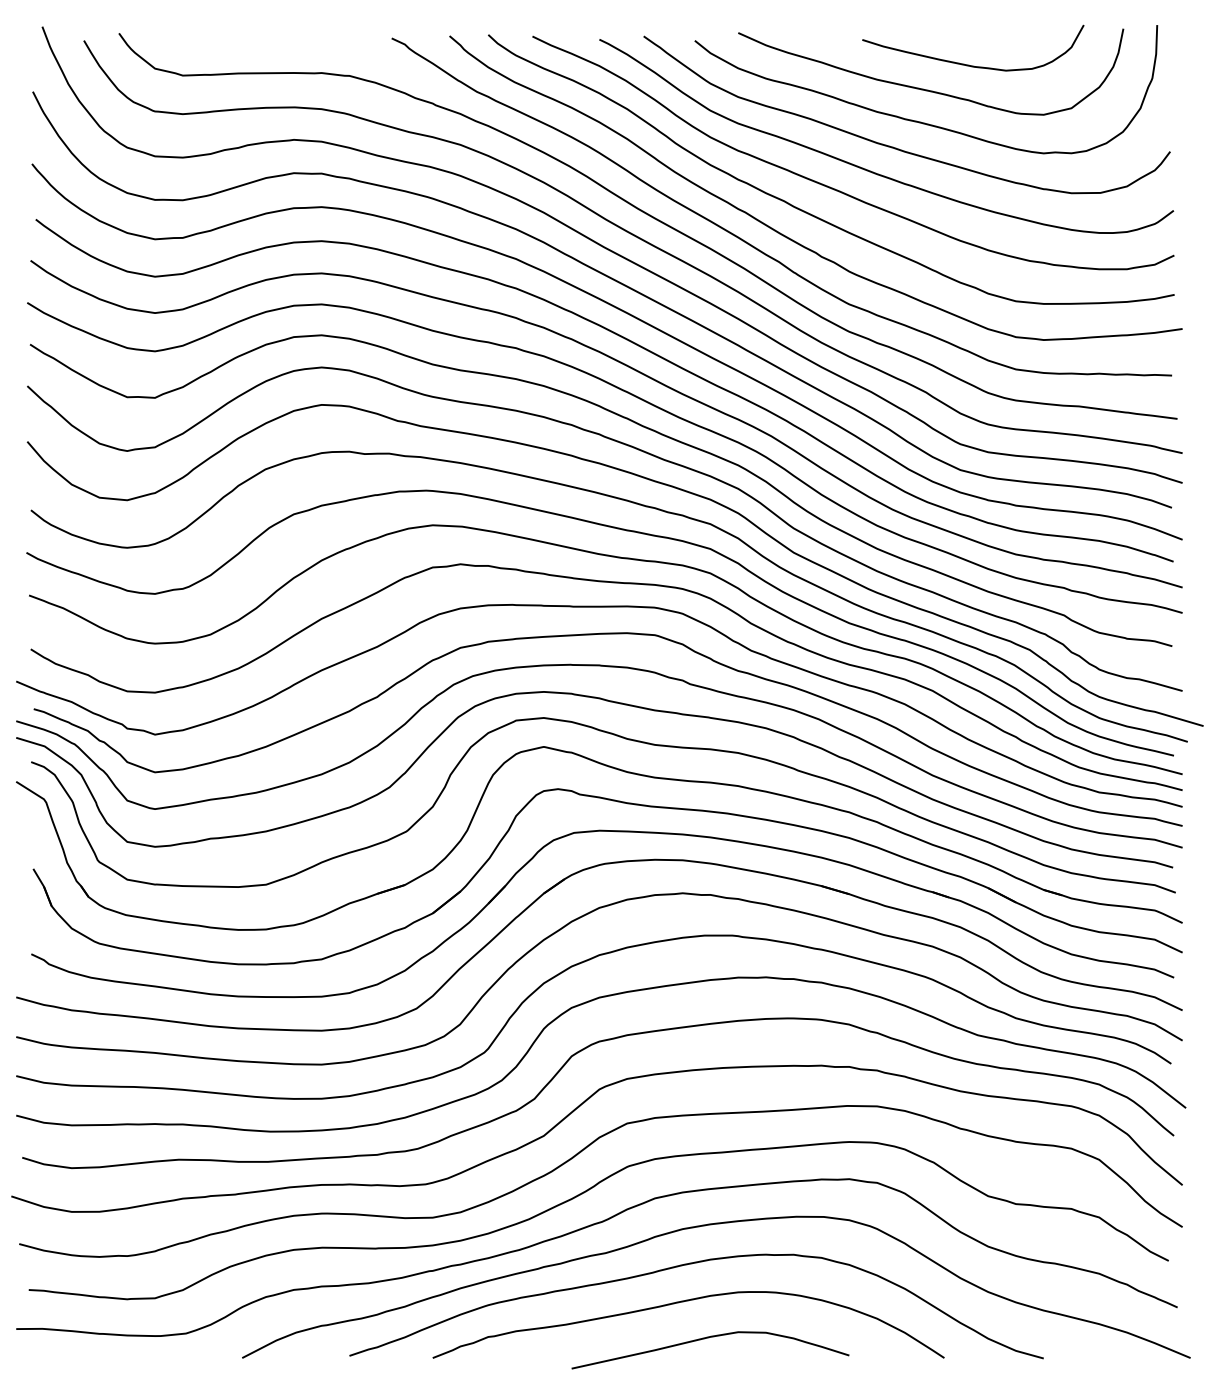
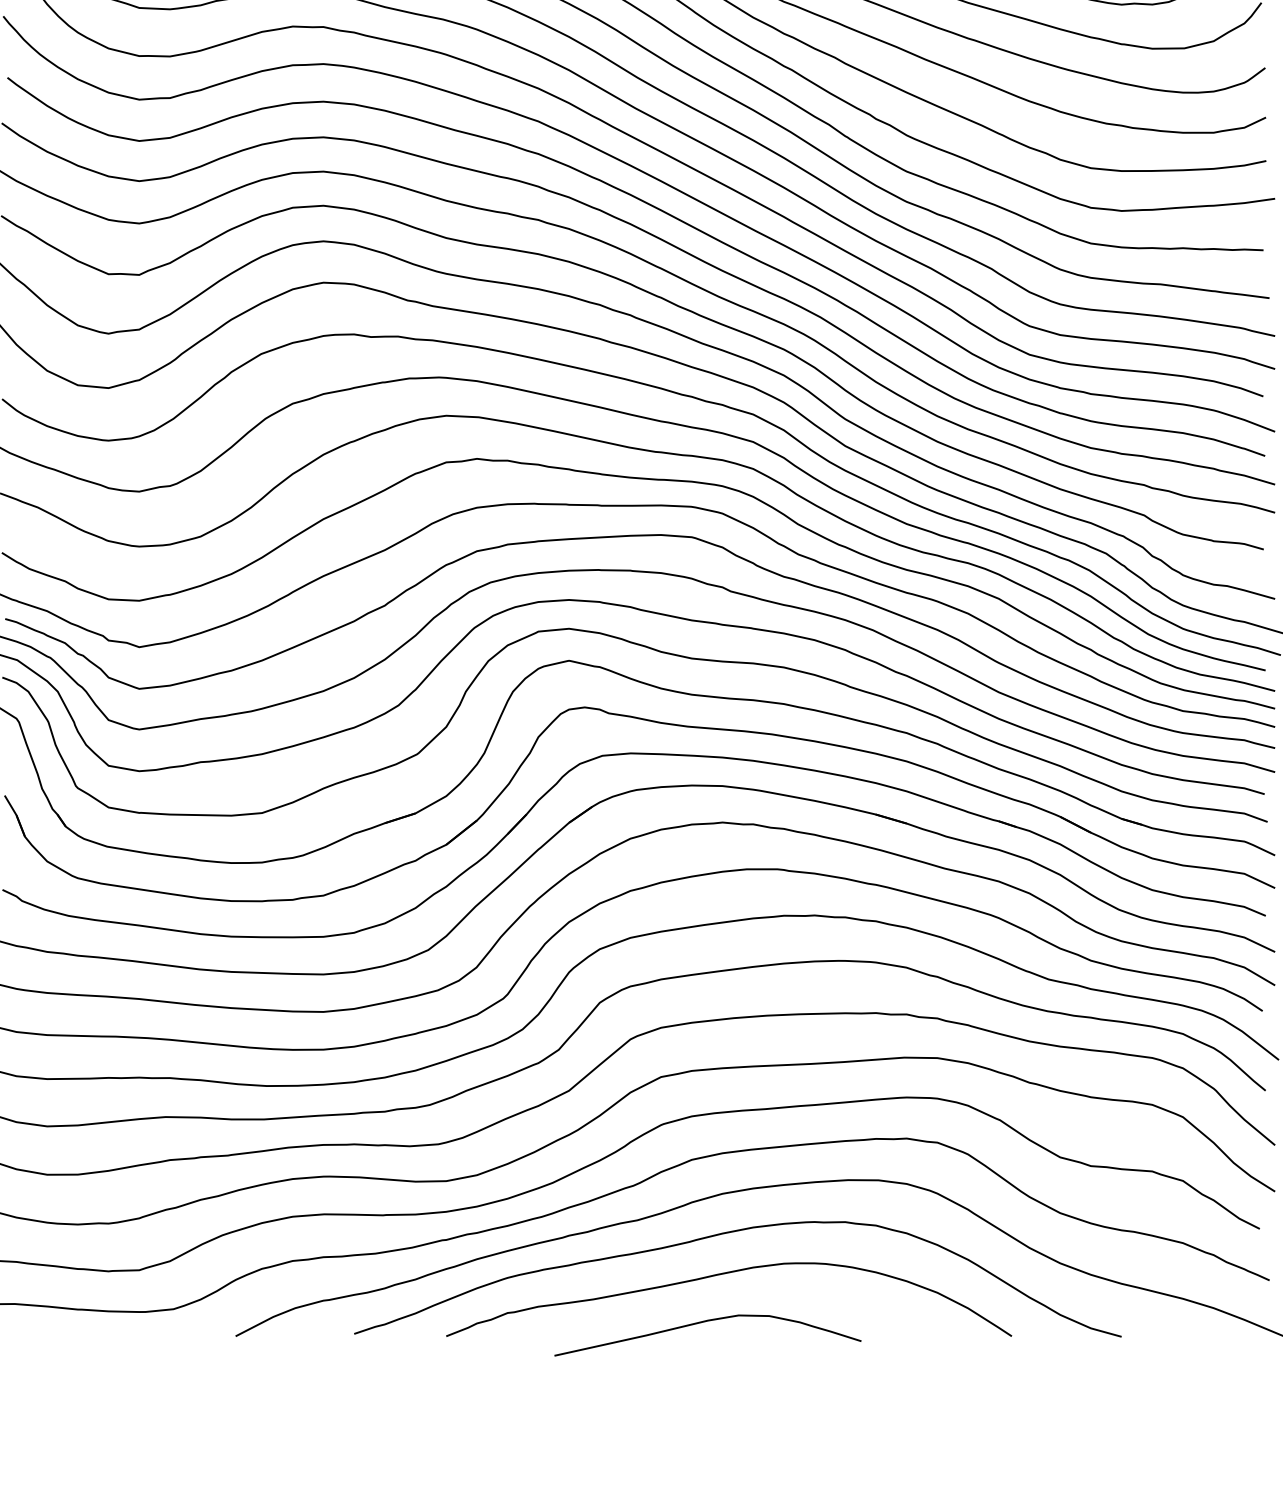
curve: (708, 1338) -> (705, 1322), moved

